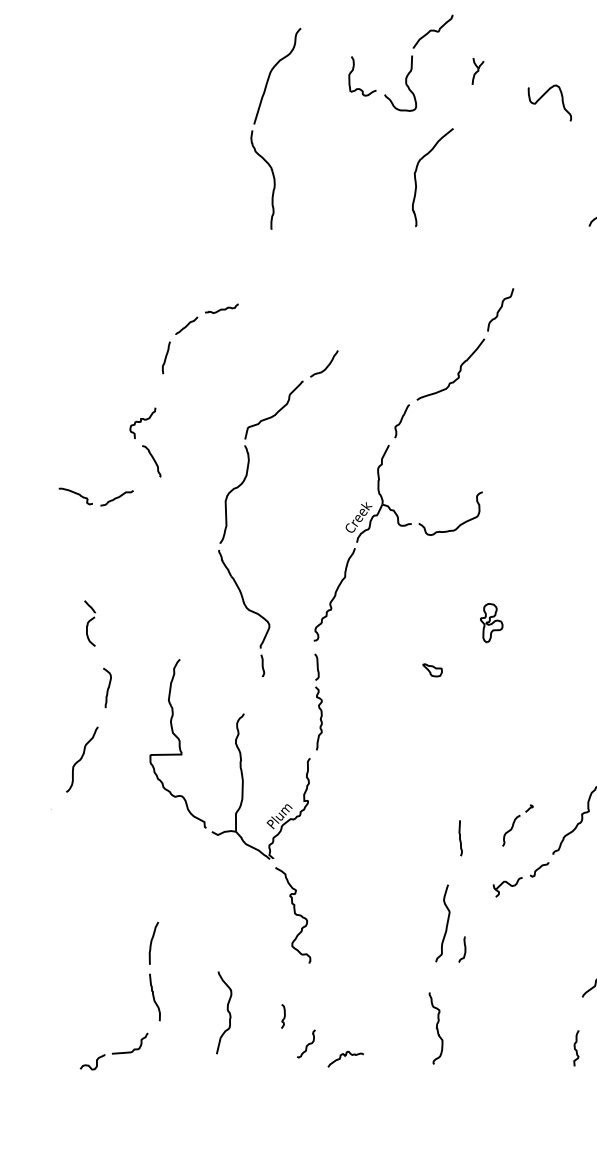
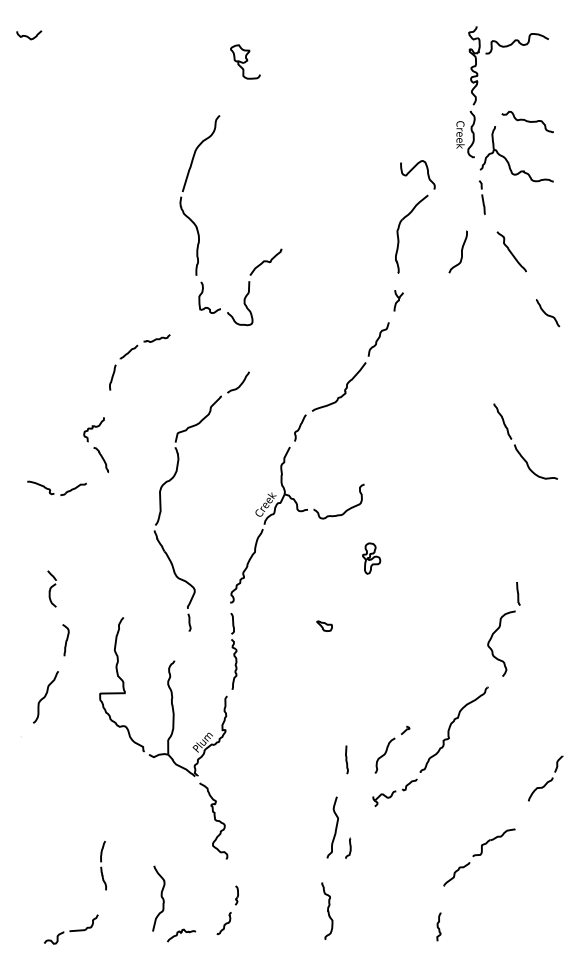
part: (411, 63) -> (248, 287), moved
part: (477, 71) -> (398, 300), moved
part: (417, 171) -> (399, 229), moved
part: (491, 622) -> (371, 558), moved
part: (517, 825) -> (392, 749), size x1.43
part: (154, 971) -> (103, 865), size x0.62
part: (282, 1016) -> (236, 895), moved
curve: (345, 1056) -> (181, 933), moved

